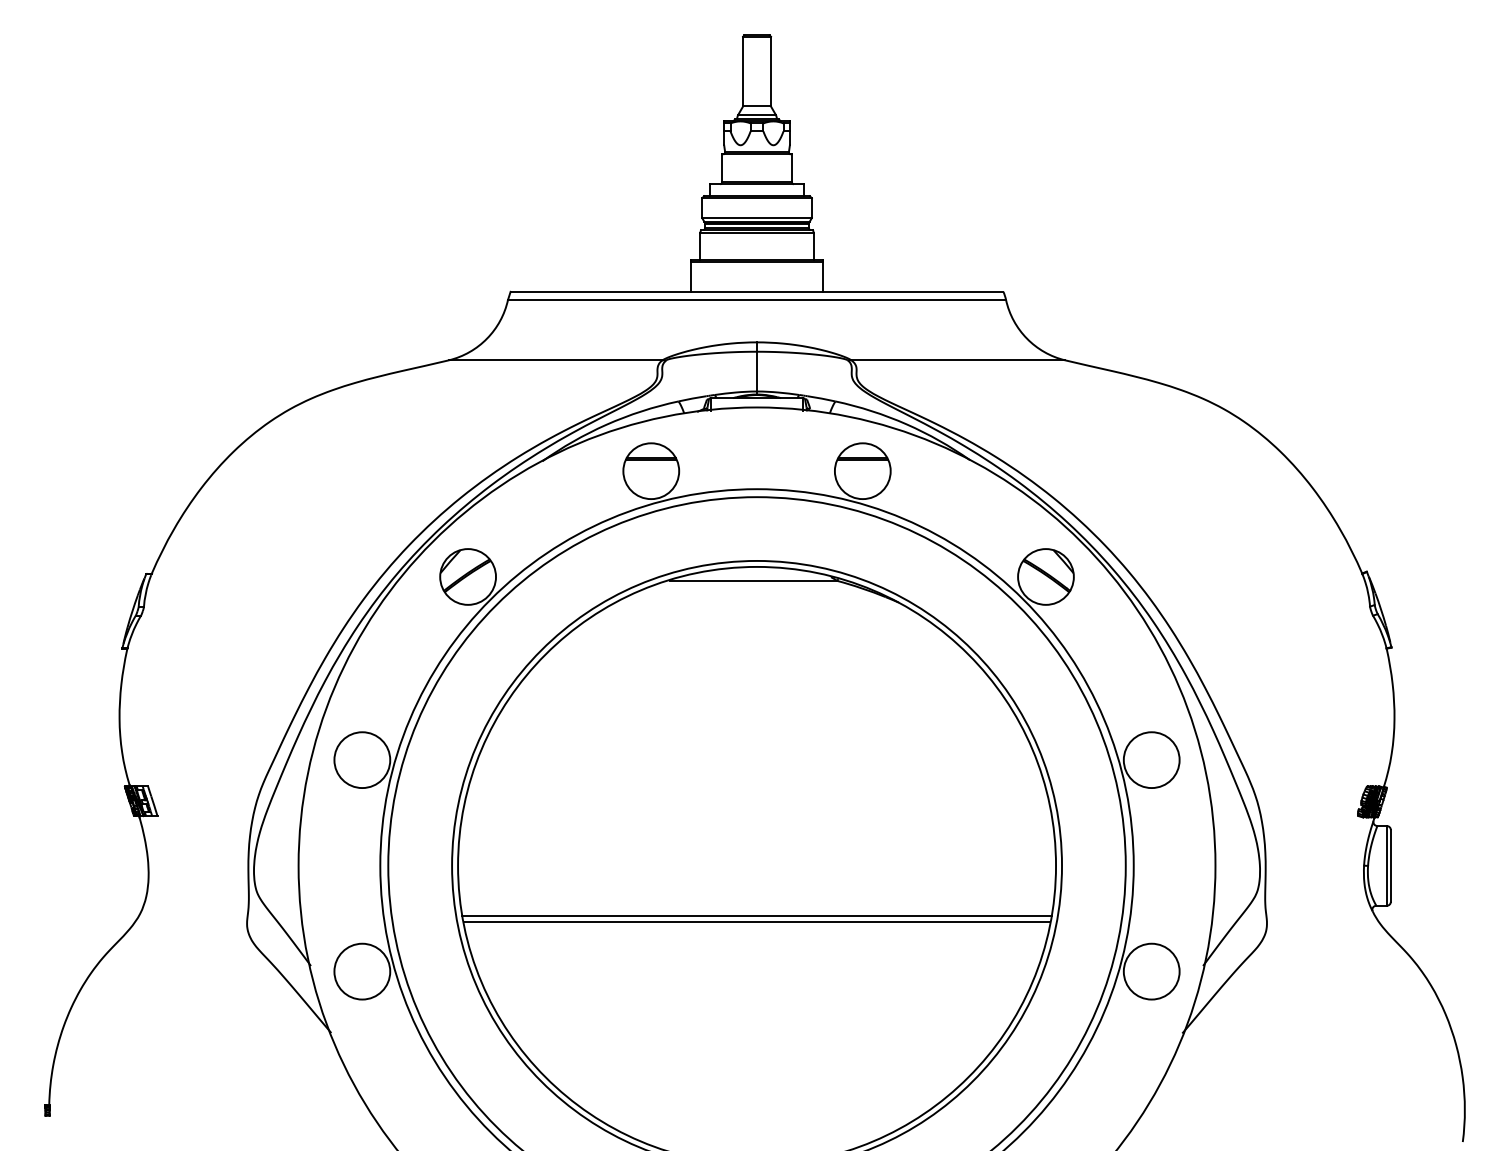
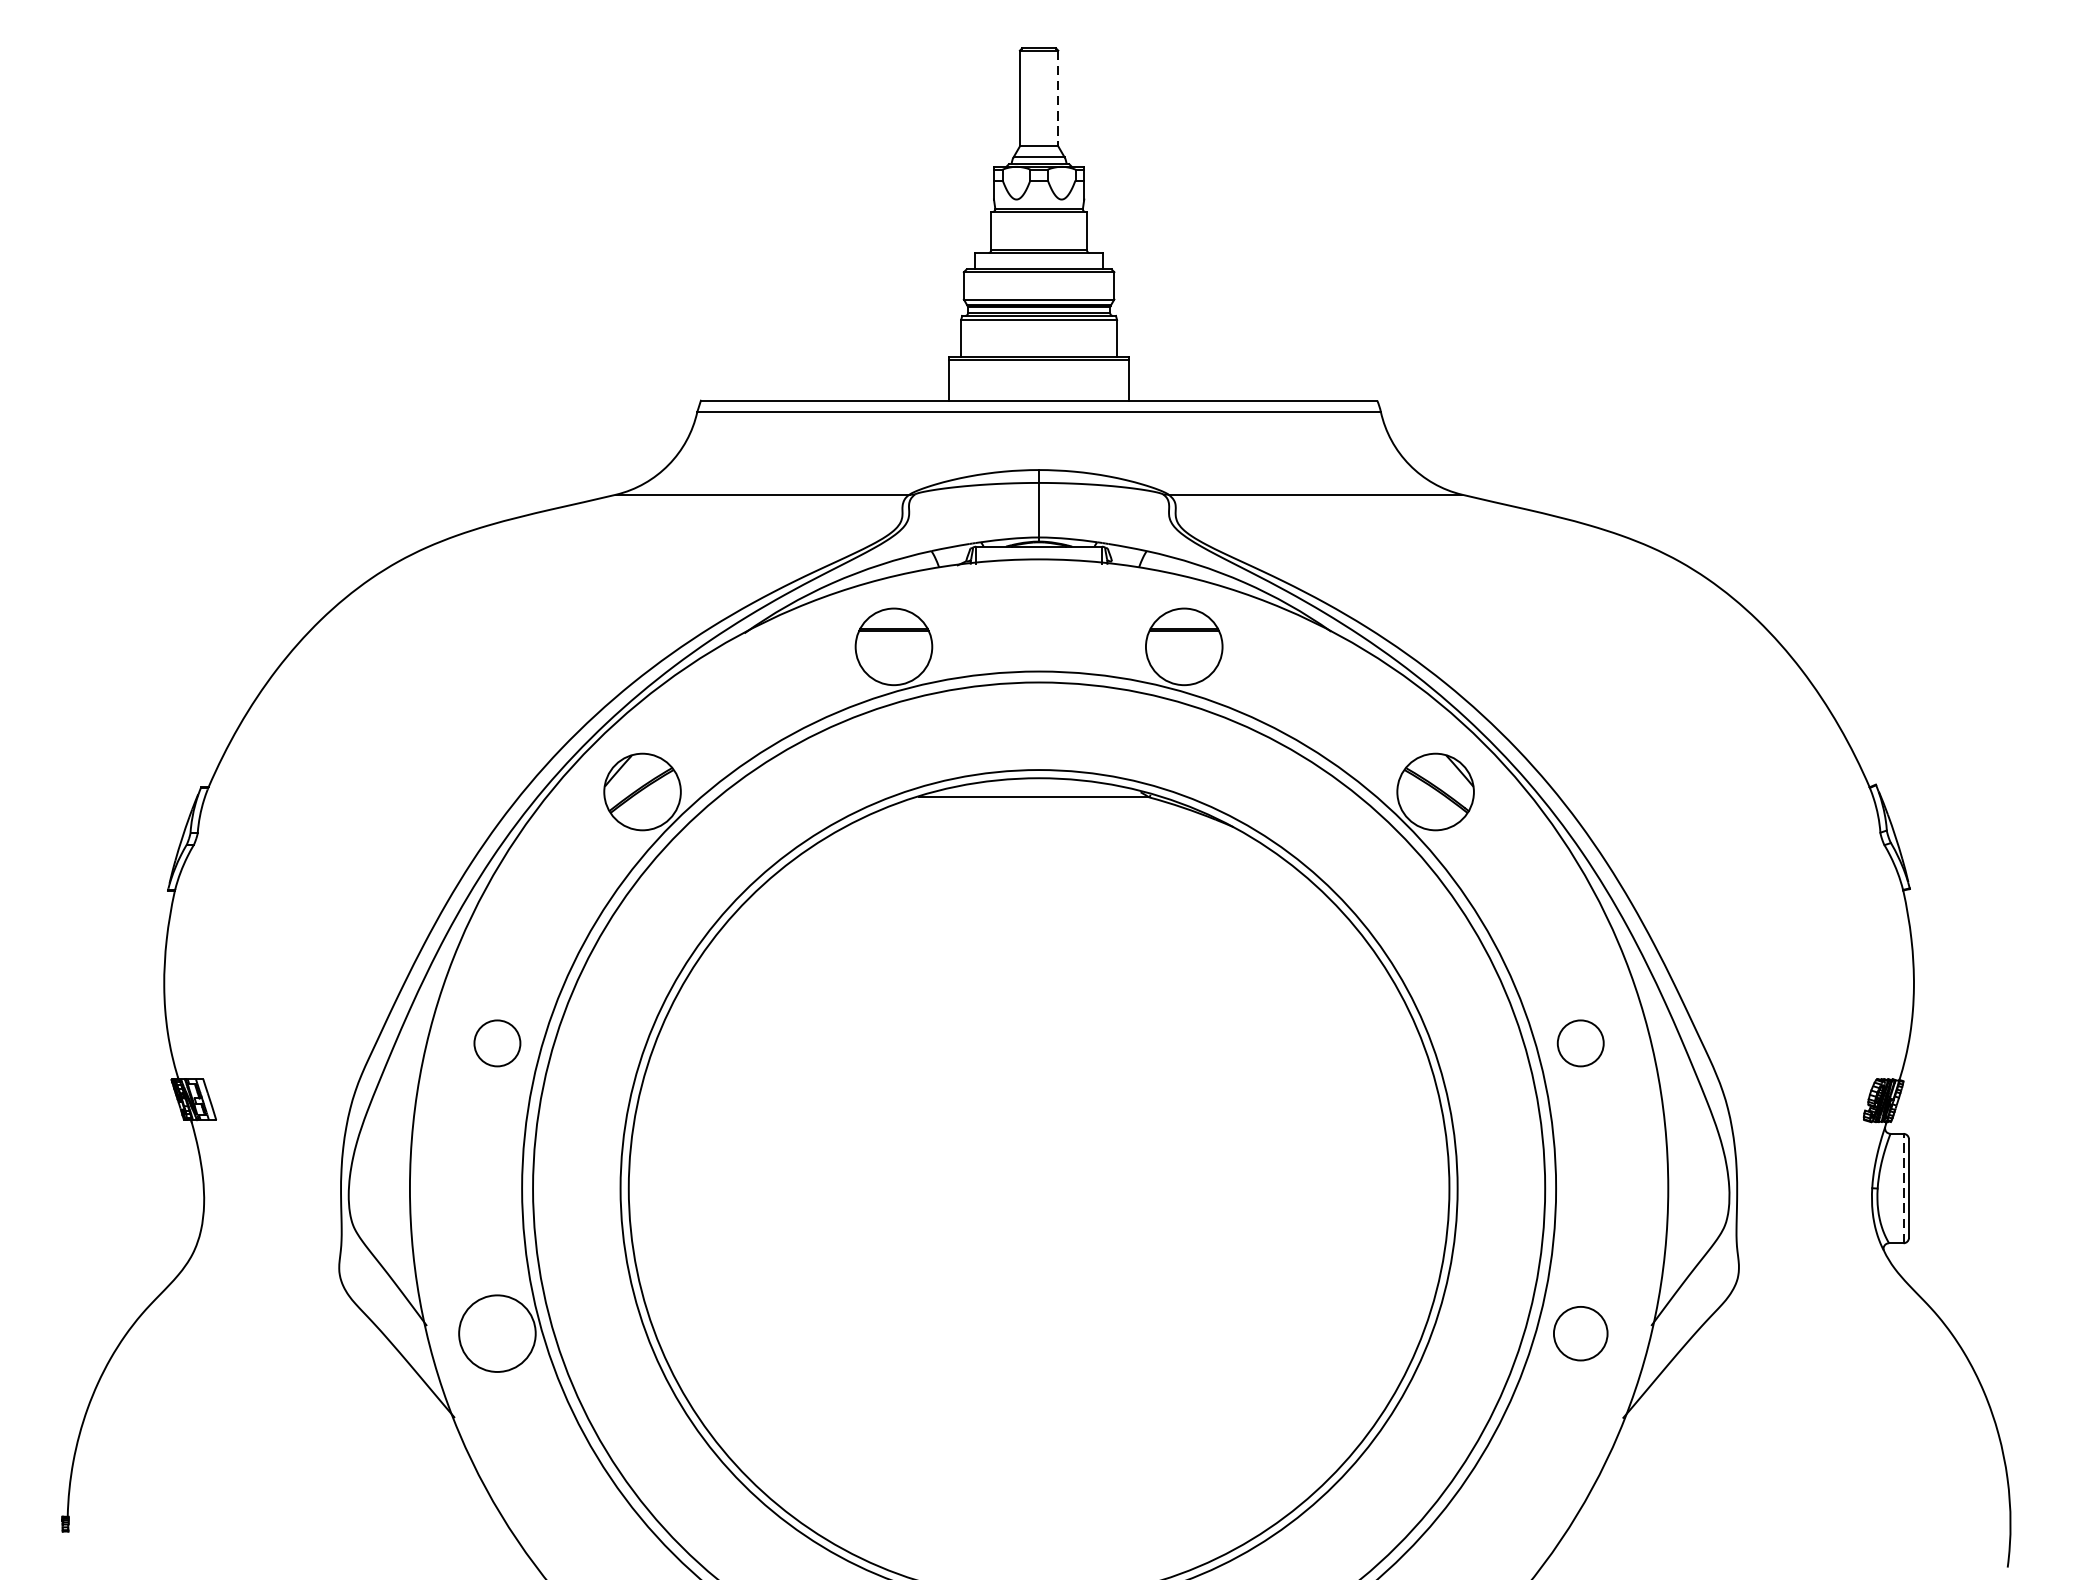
line: (770, 71) -> (1057, 98), solid -> dashed
circle: (362, 760) -> (497, 1043), size x0.6
circle: (1151, 760) -> (1580, 1043), size x0.6
line: (1386, 865) -> (1902, 1187), solid -> dashed
line: (756, 915) -> (1038, 1256), removed
line: (756, 921) -> (1038, 1264), removed
circle: (1151, 971) -> (1580, 1333), size x0.7

